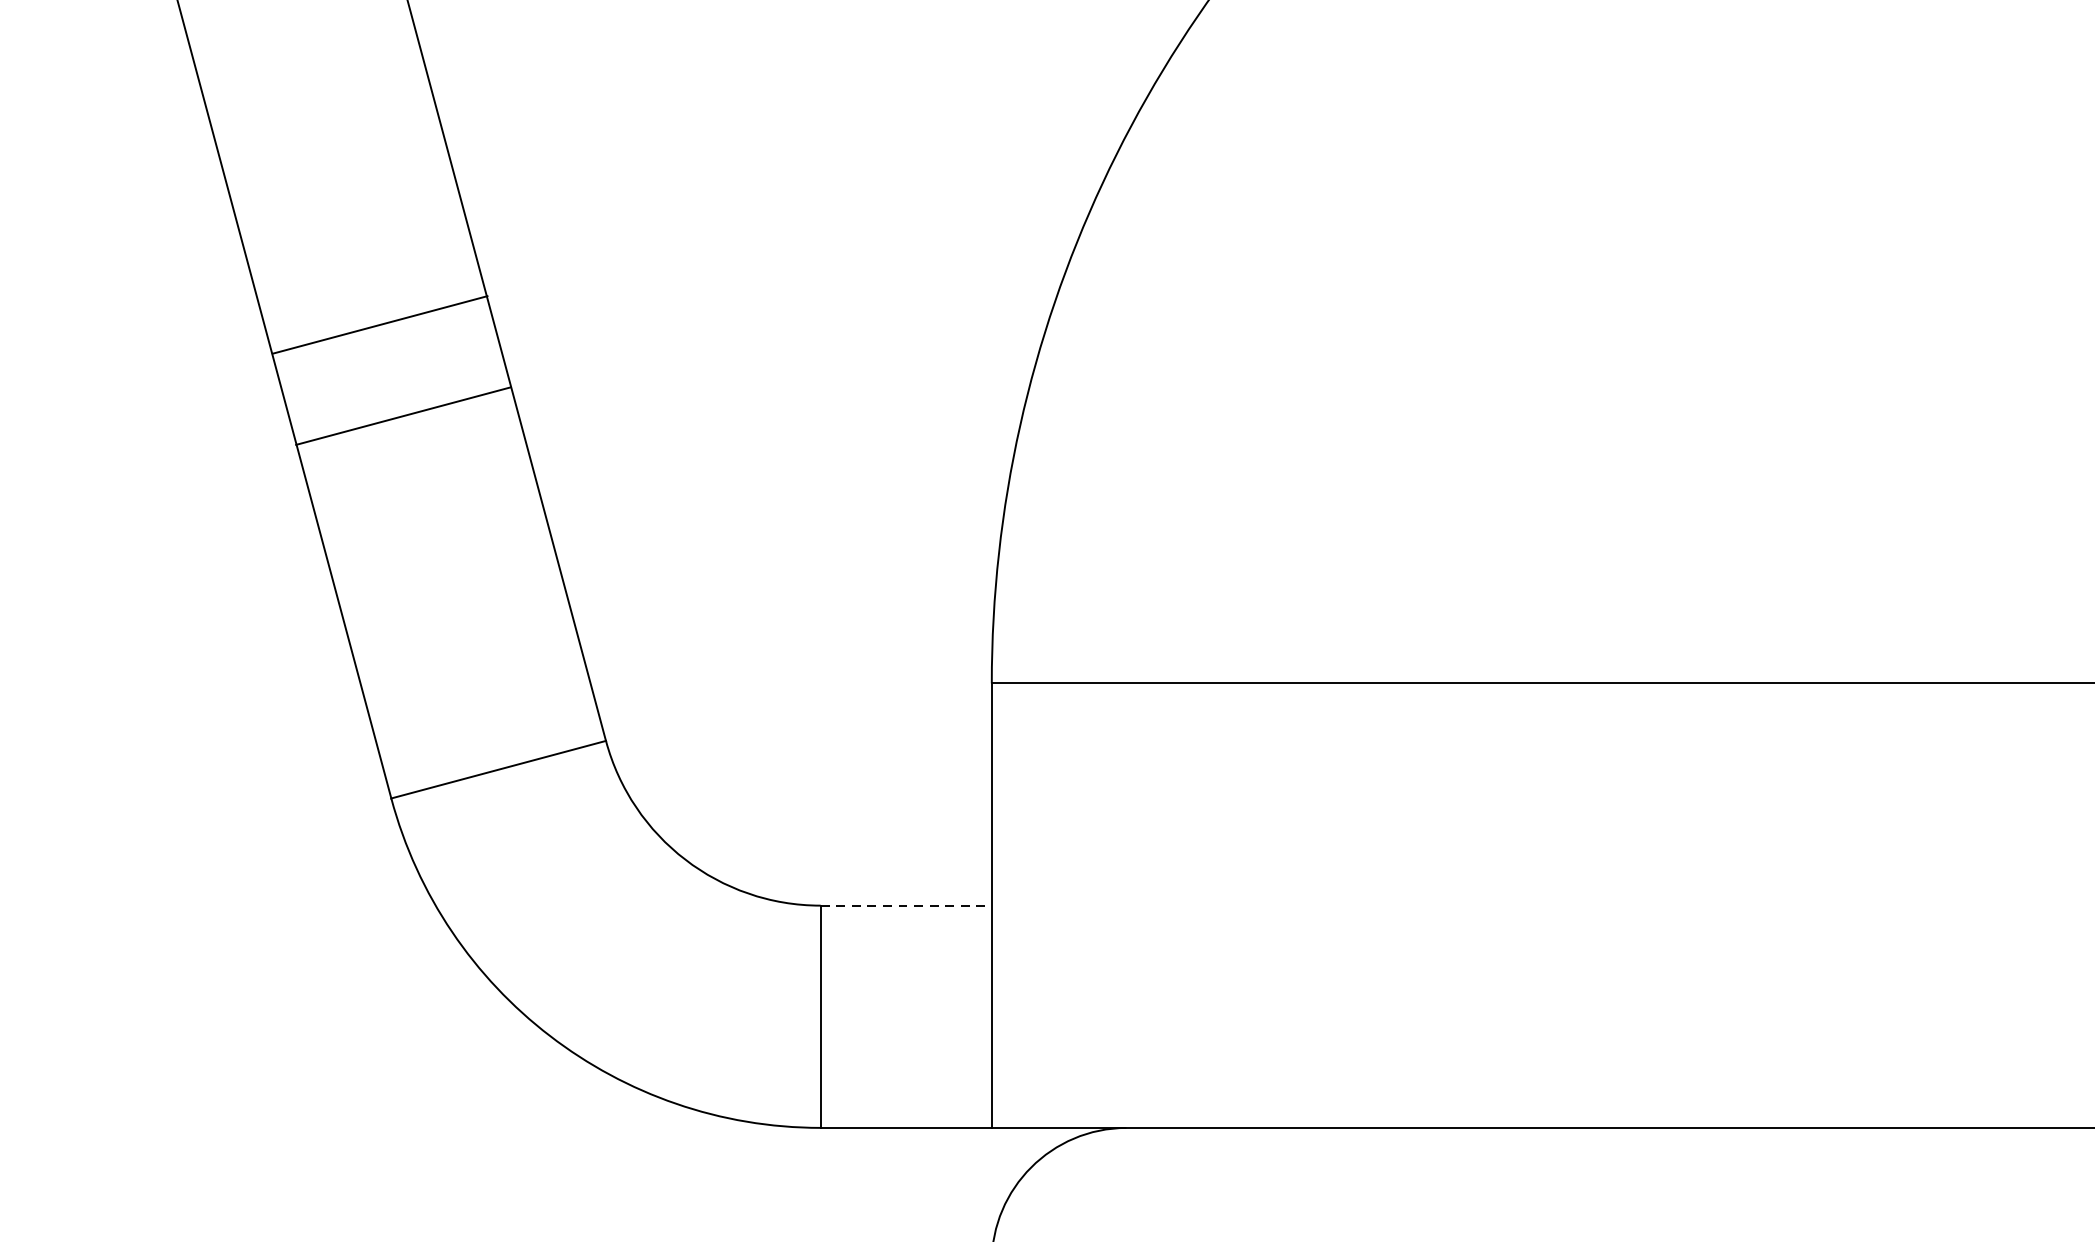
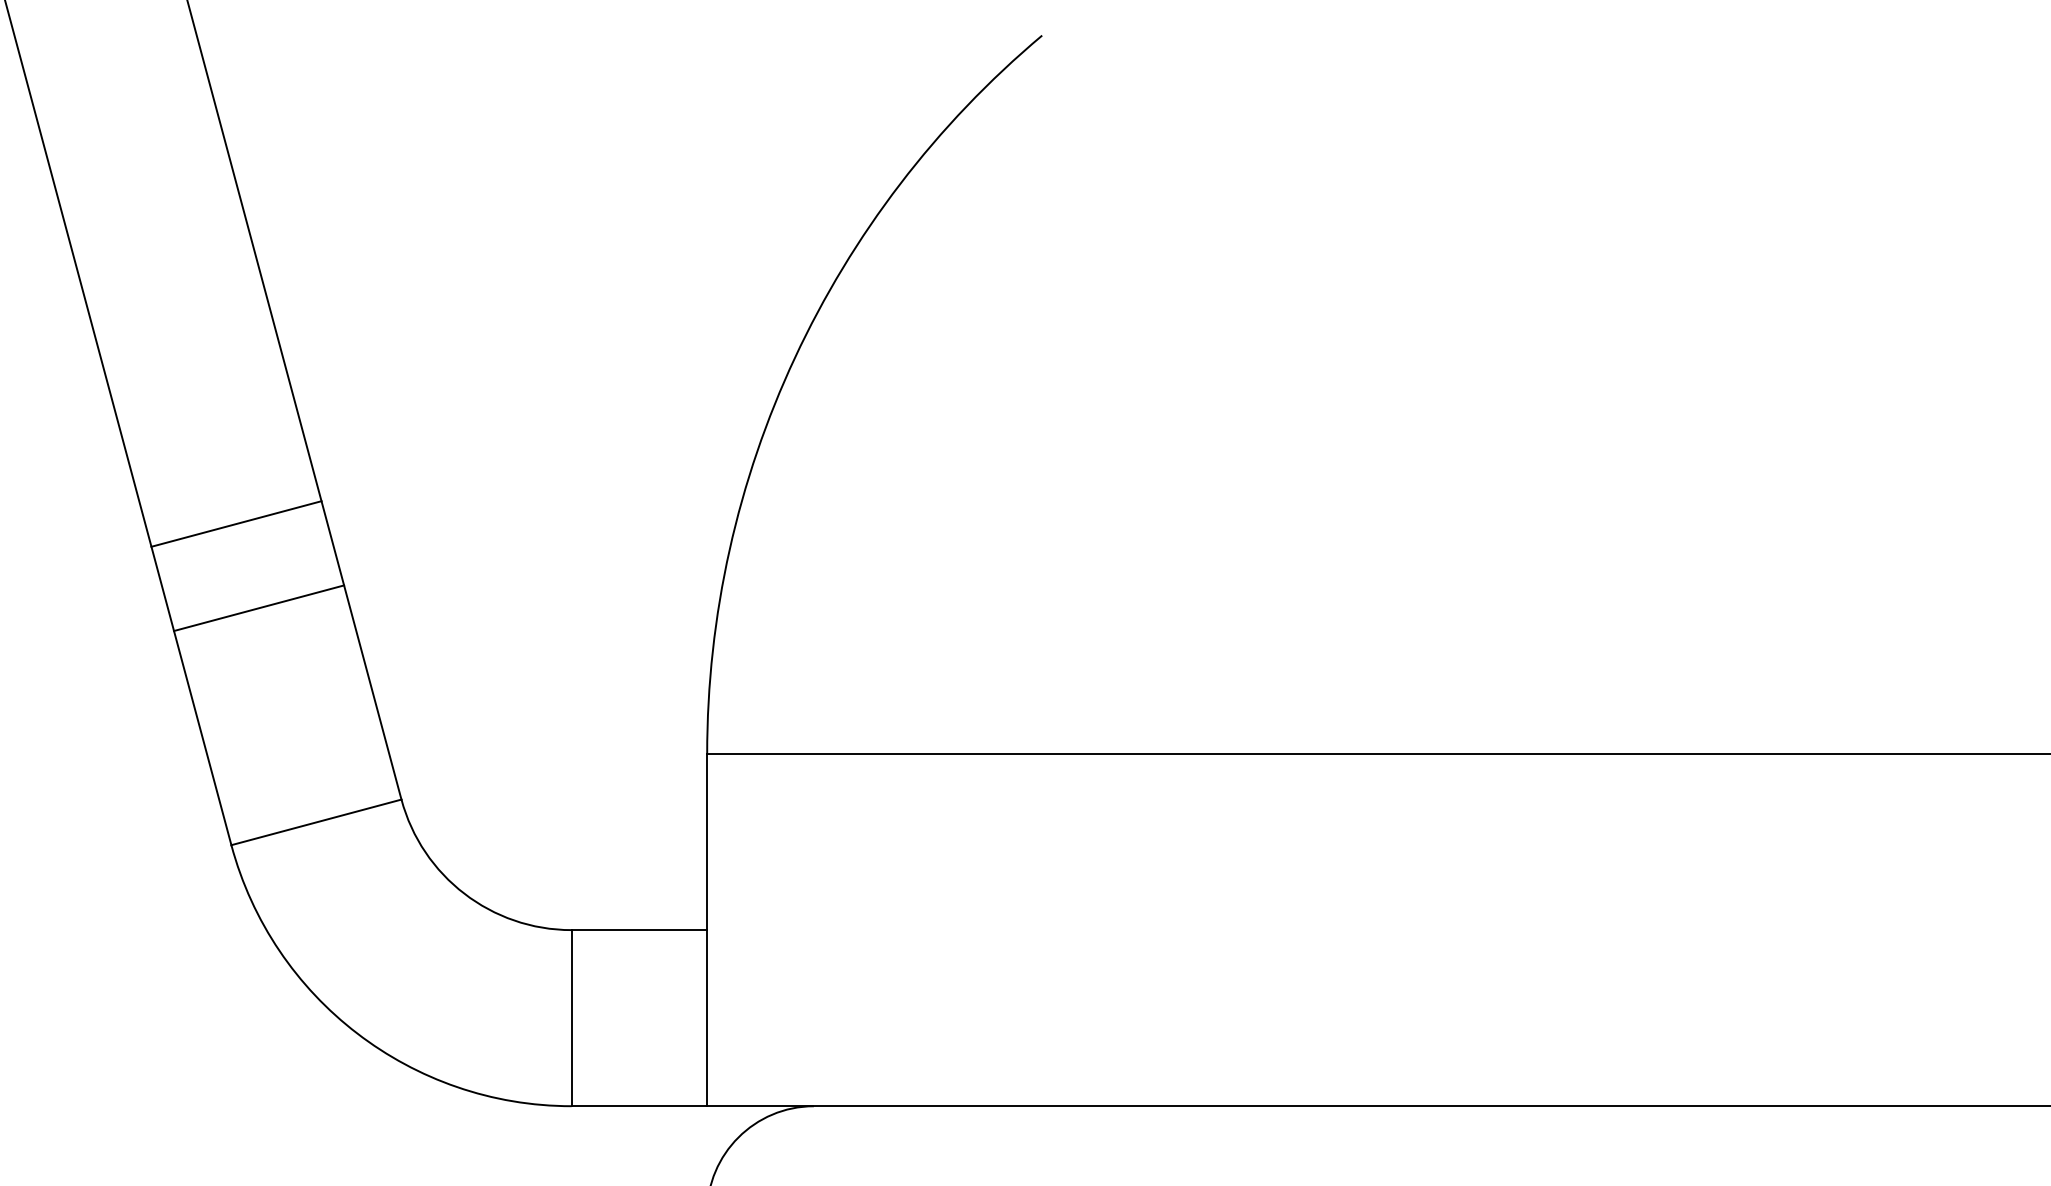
line: (380, 324) -> (236, 523), moved
line: (404, 416) -> (259, 608), moved
line: (906, 906) -> (639, 930), dashed -> solid

